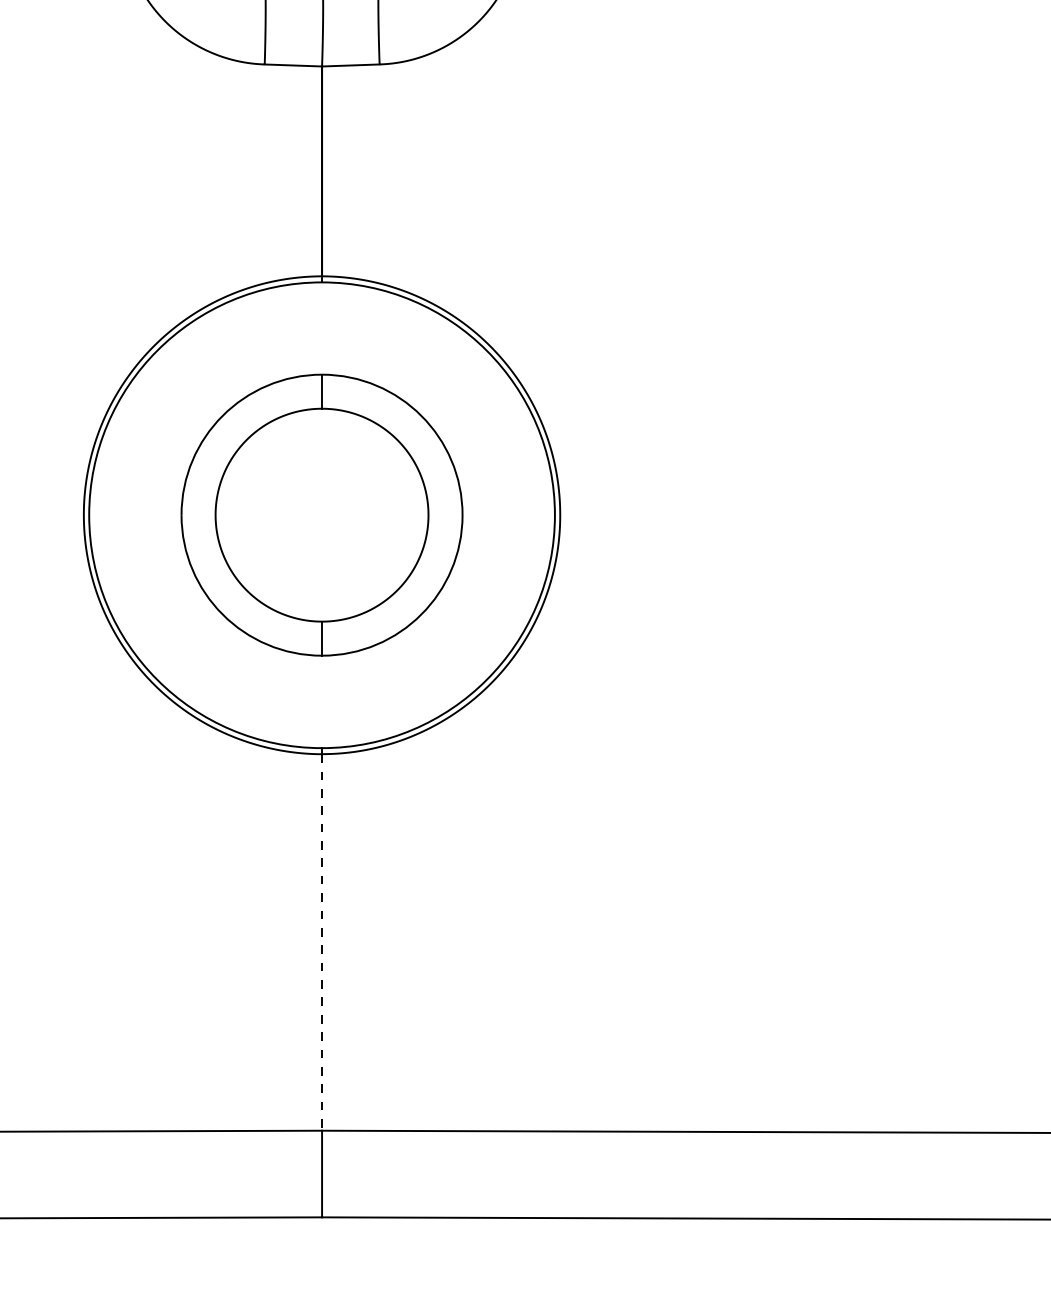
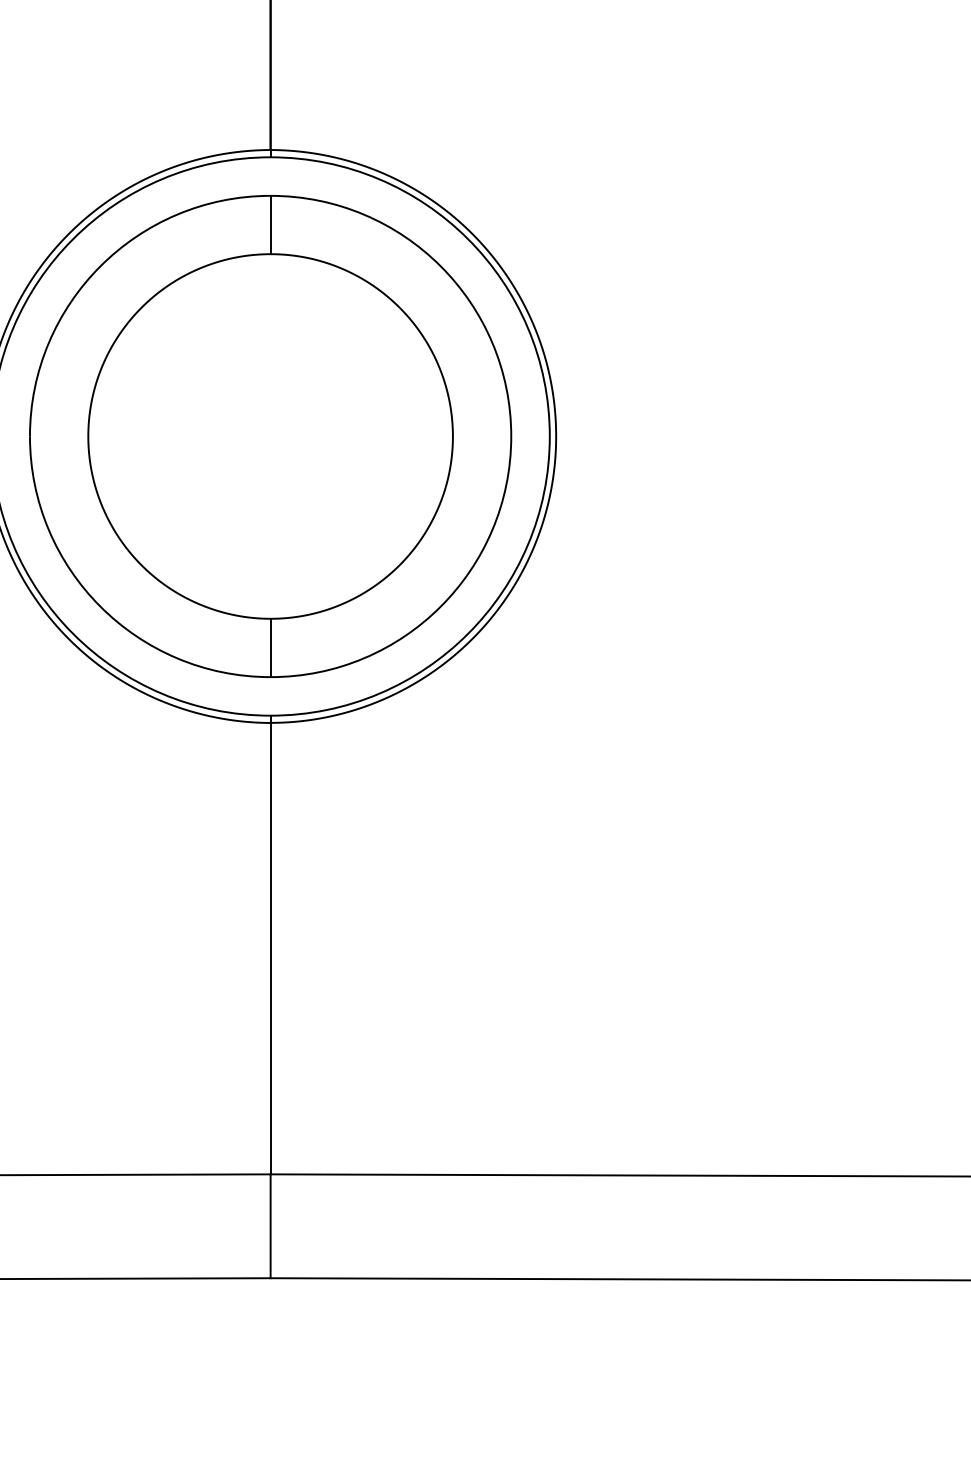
part: (321, 514) -> (269, 435), size x1.43
line: (322, 942) -> (271, 948), dashed -> solid

